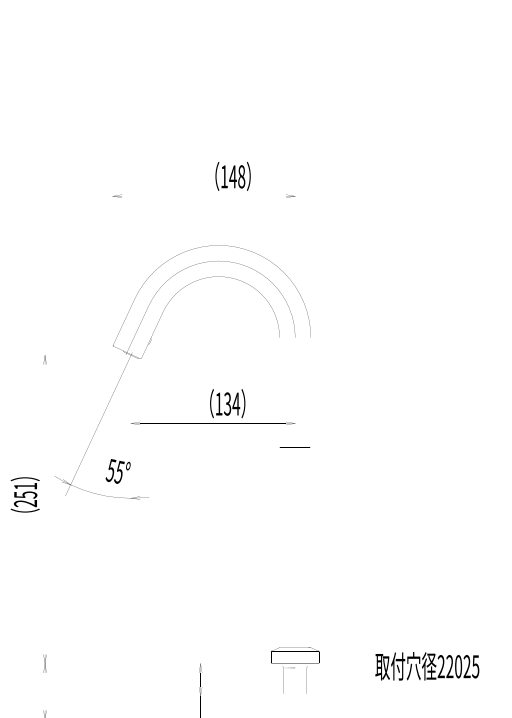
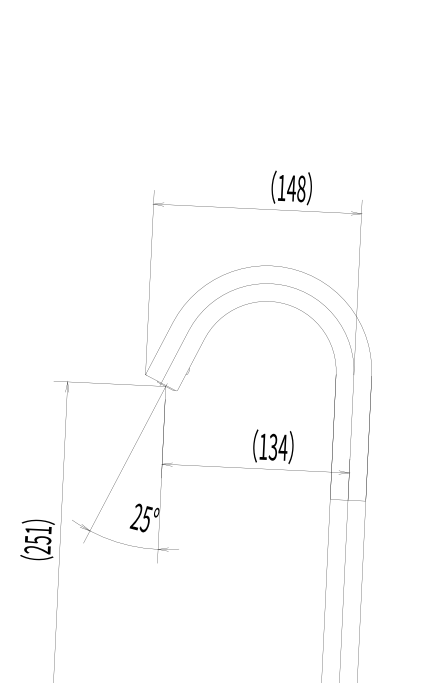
text: (110, 470) -> (136, 516), 55° -> 25°

